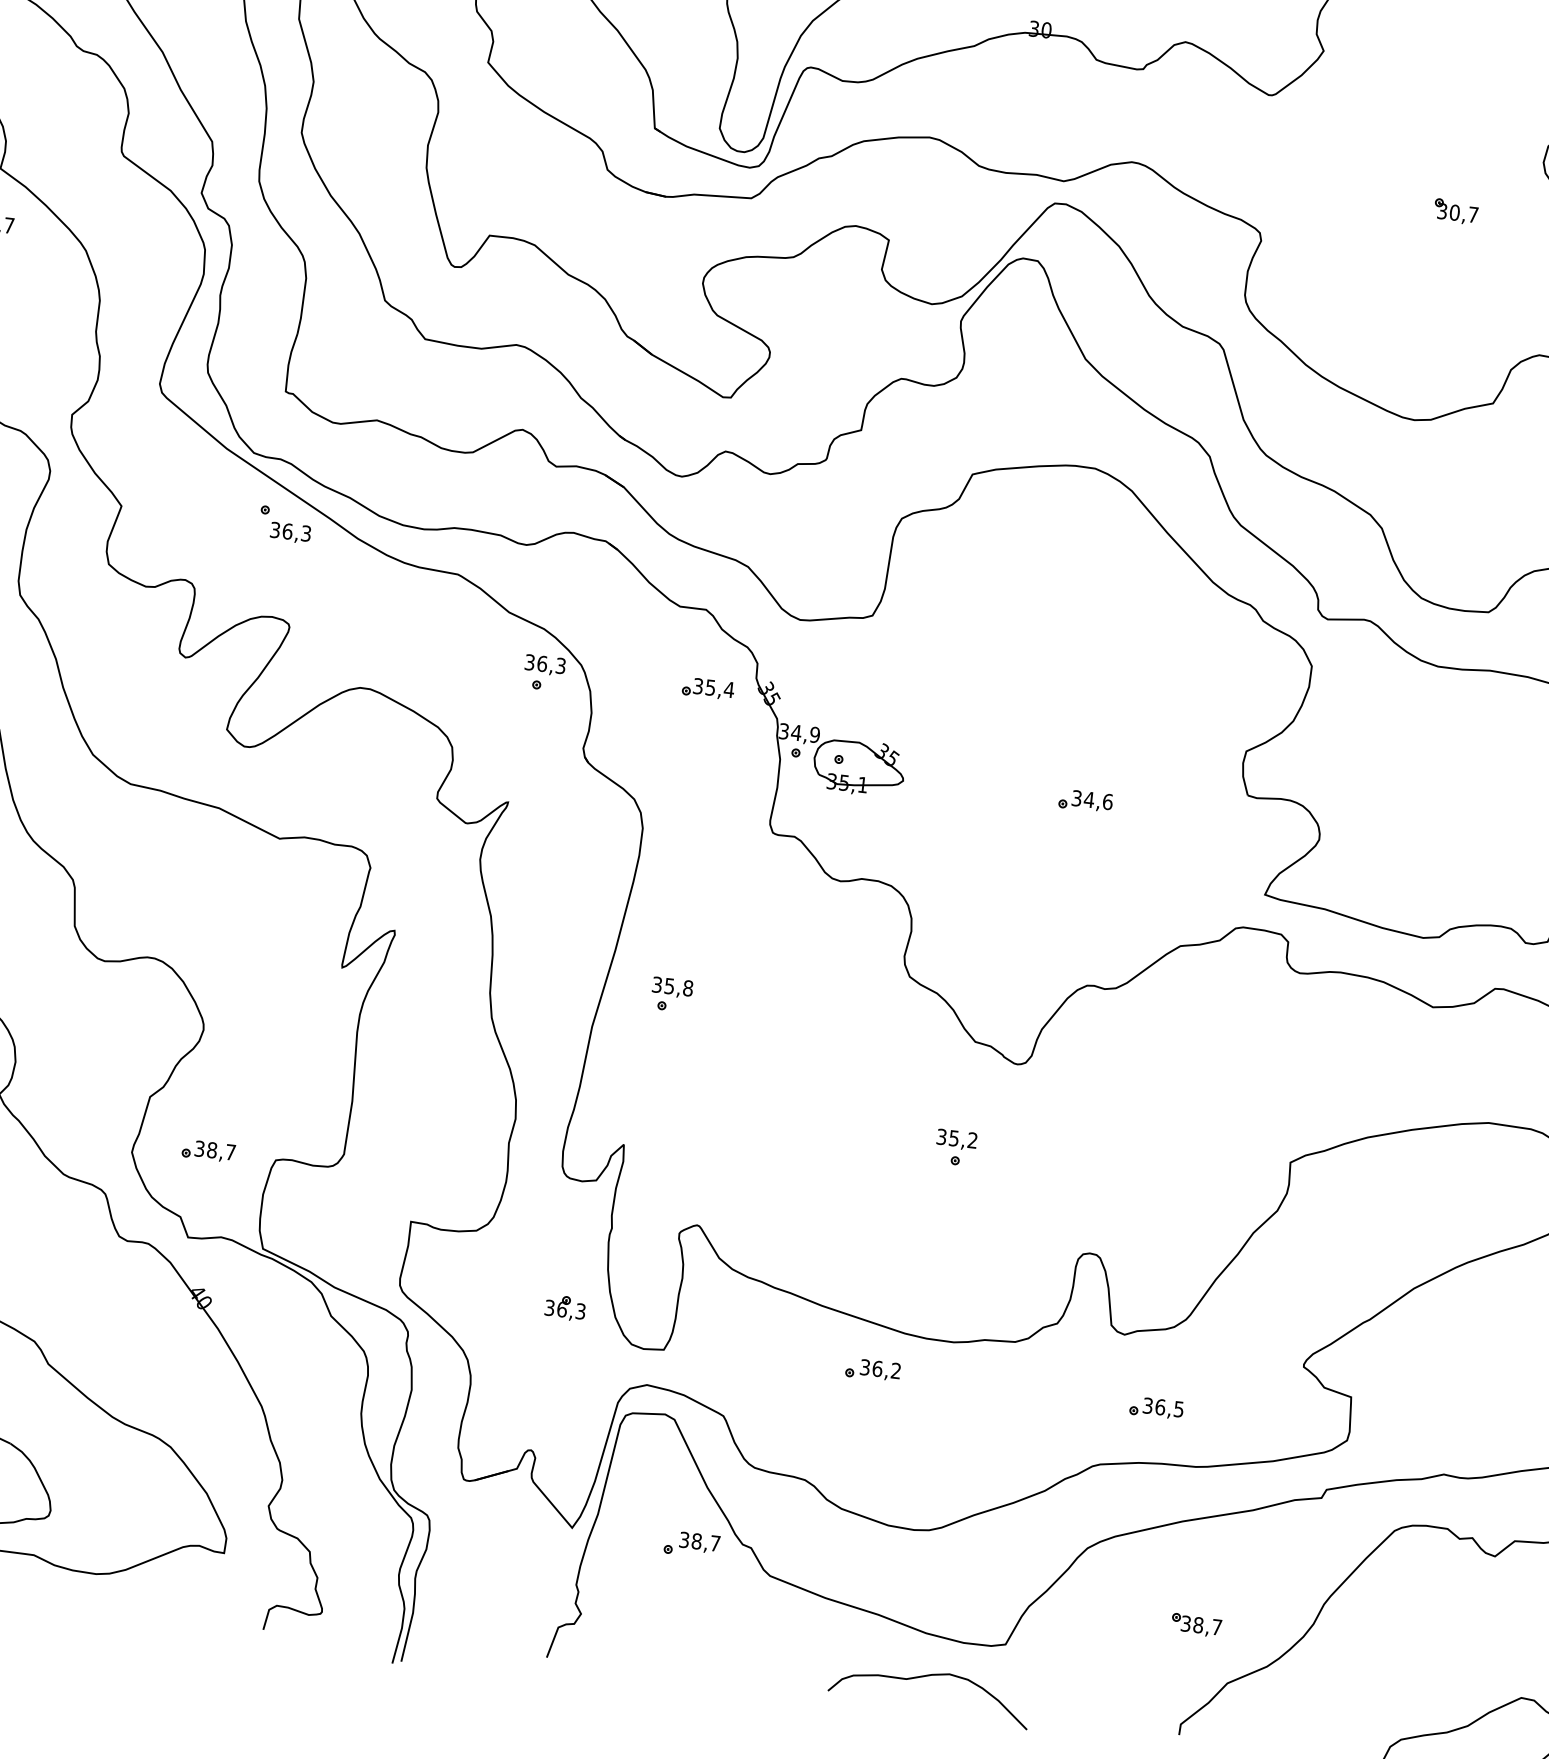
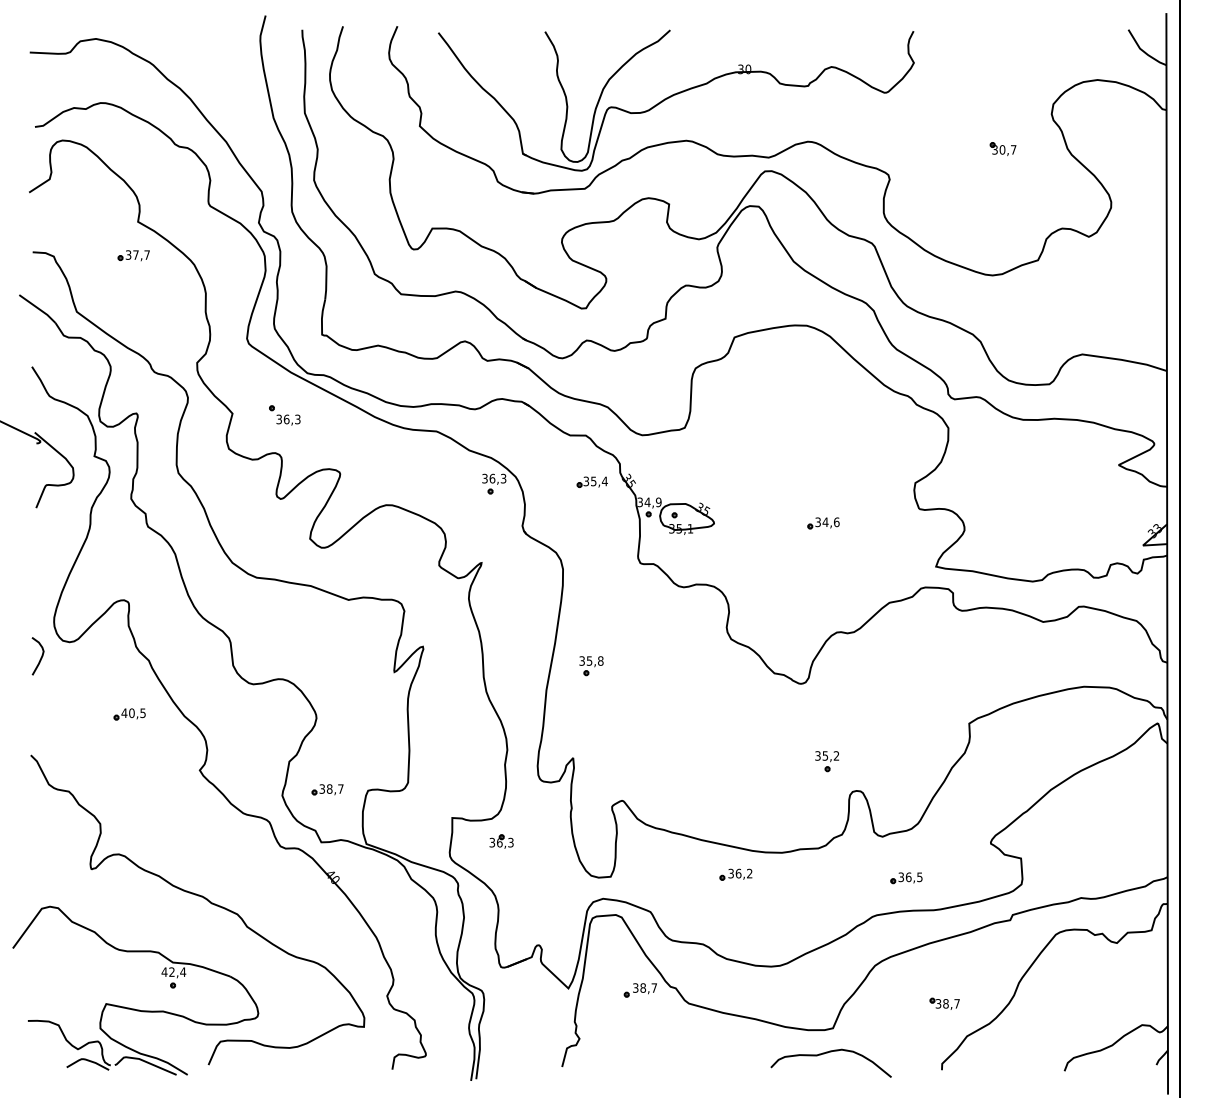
part: (284, 524) -> (284, 415), moved
part: (956, 1148) -> (827, 761), moved
part: (565, 1307) -> (501, 841), moved
curve: (924, 1677) -> (827, 1053), moved

